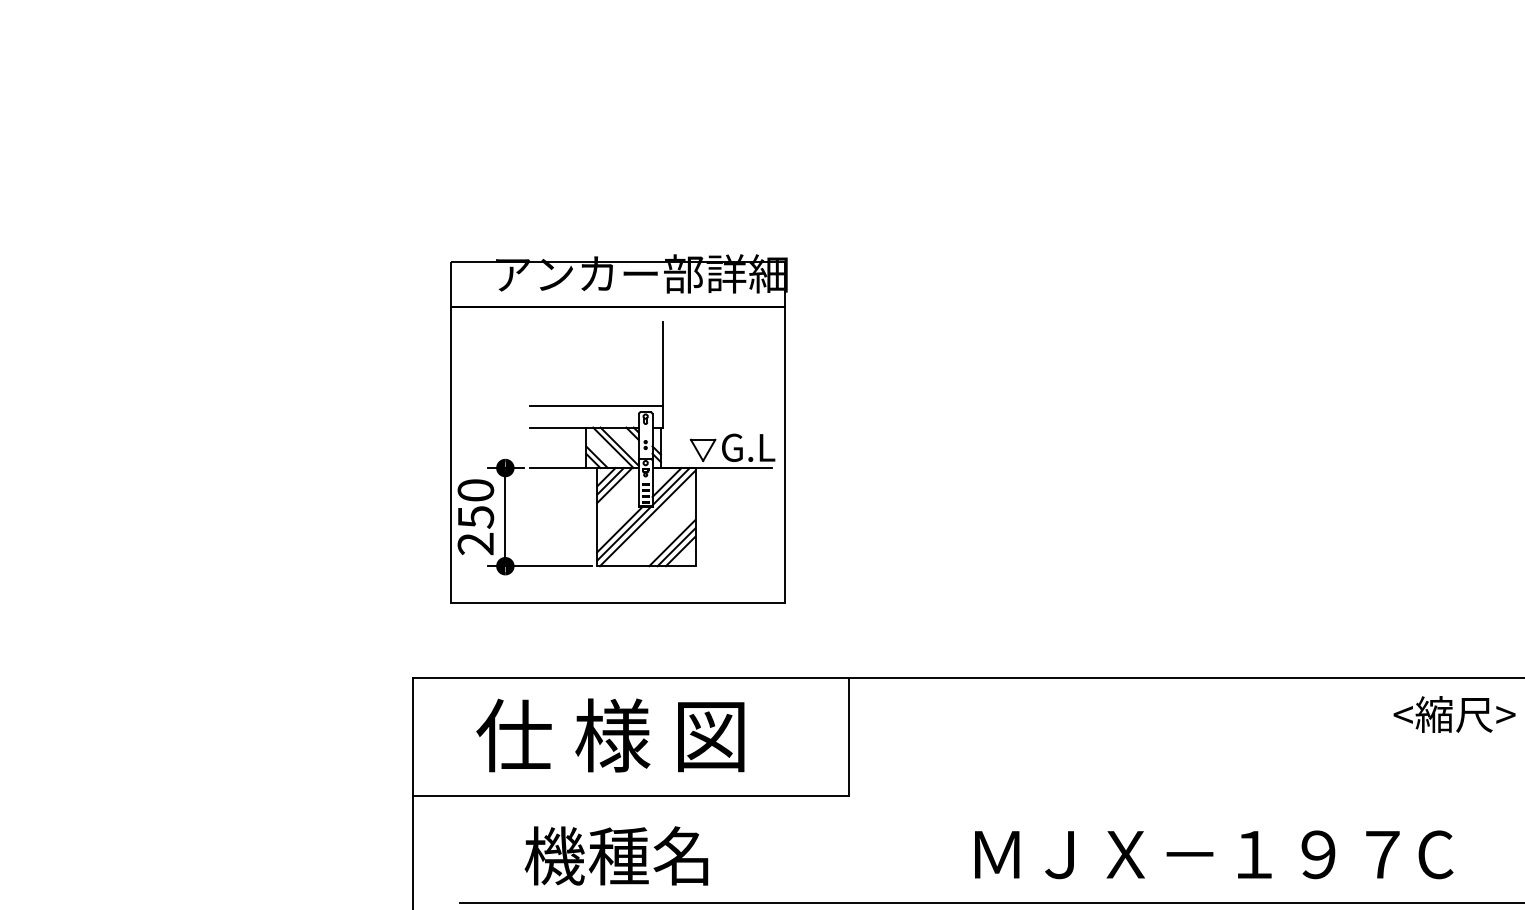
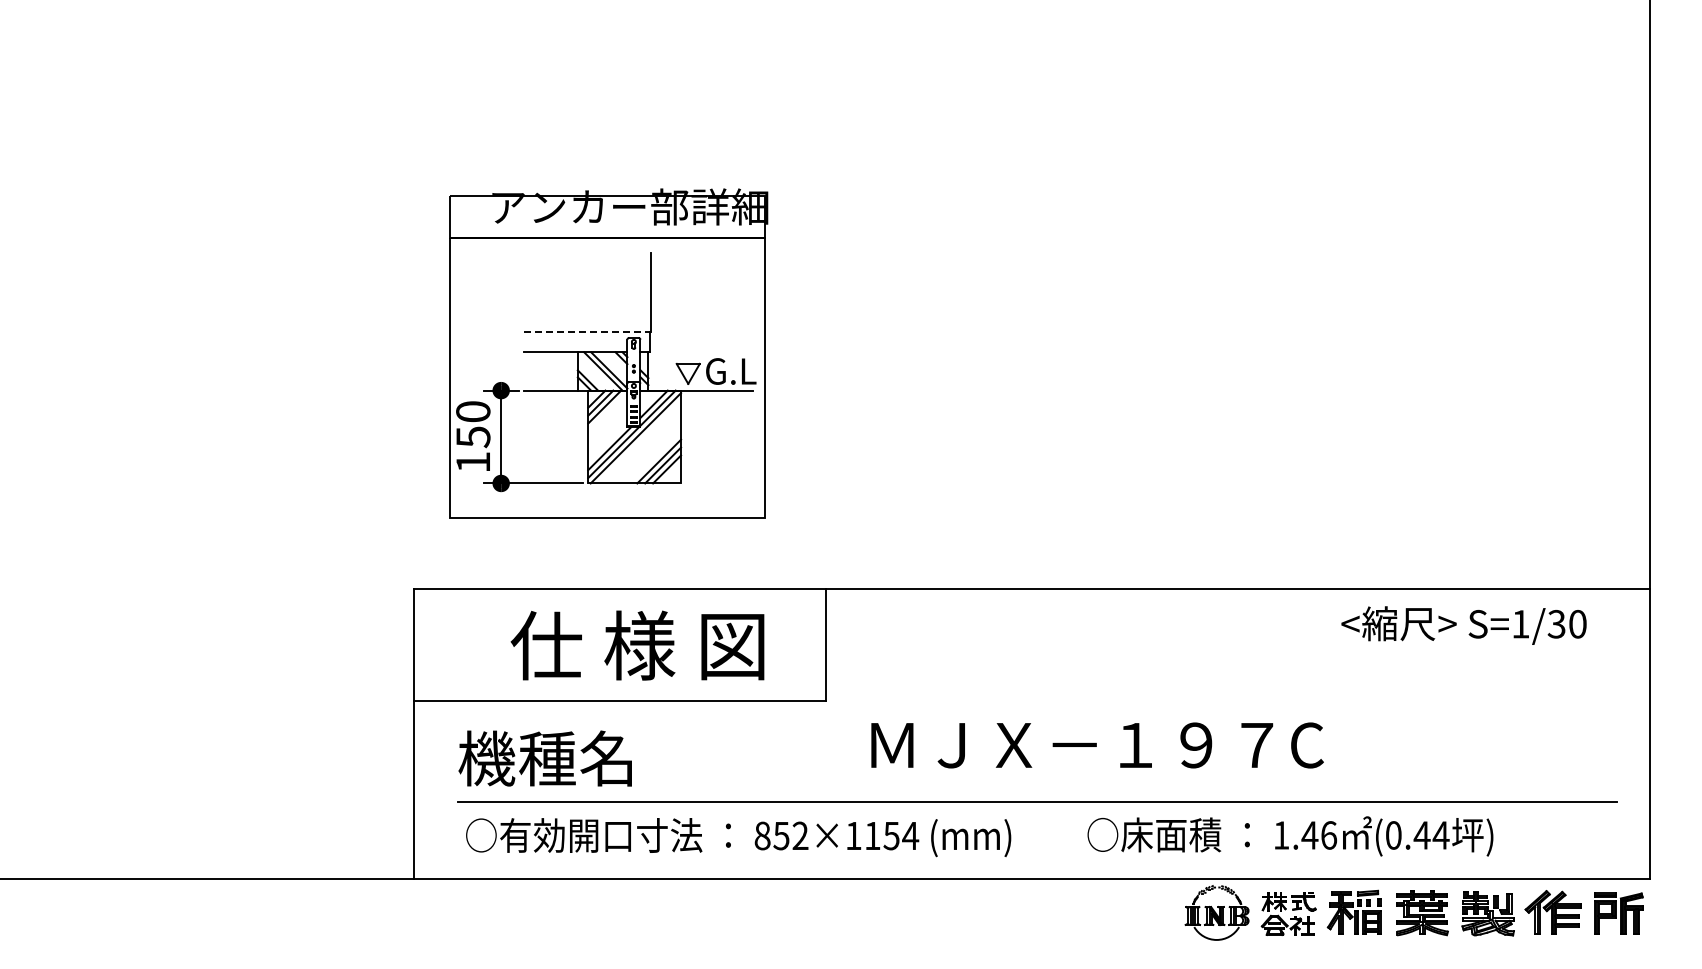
line: (597, 405) -> (588, 331), solid -> dashed
text: (475, 544) -> (472, 462), 250 -> 150
text: (610, 735) -> (637, 645), moved
text: (1214, 854) -> (1097, 745), moved
text: (615, 855) -> (544, 758), moved

